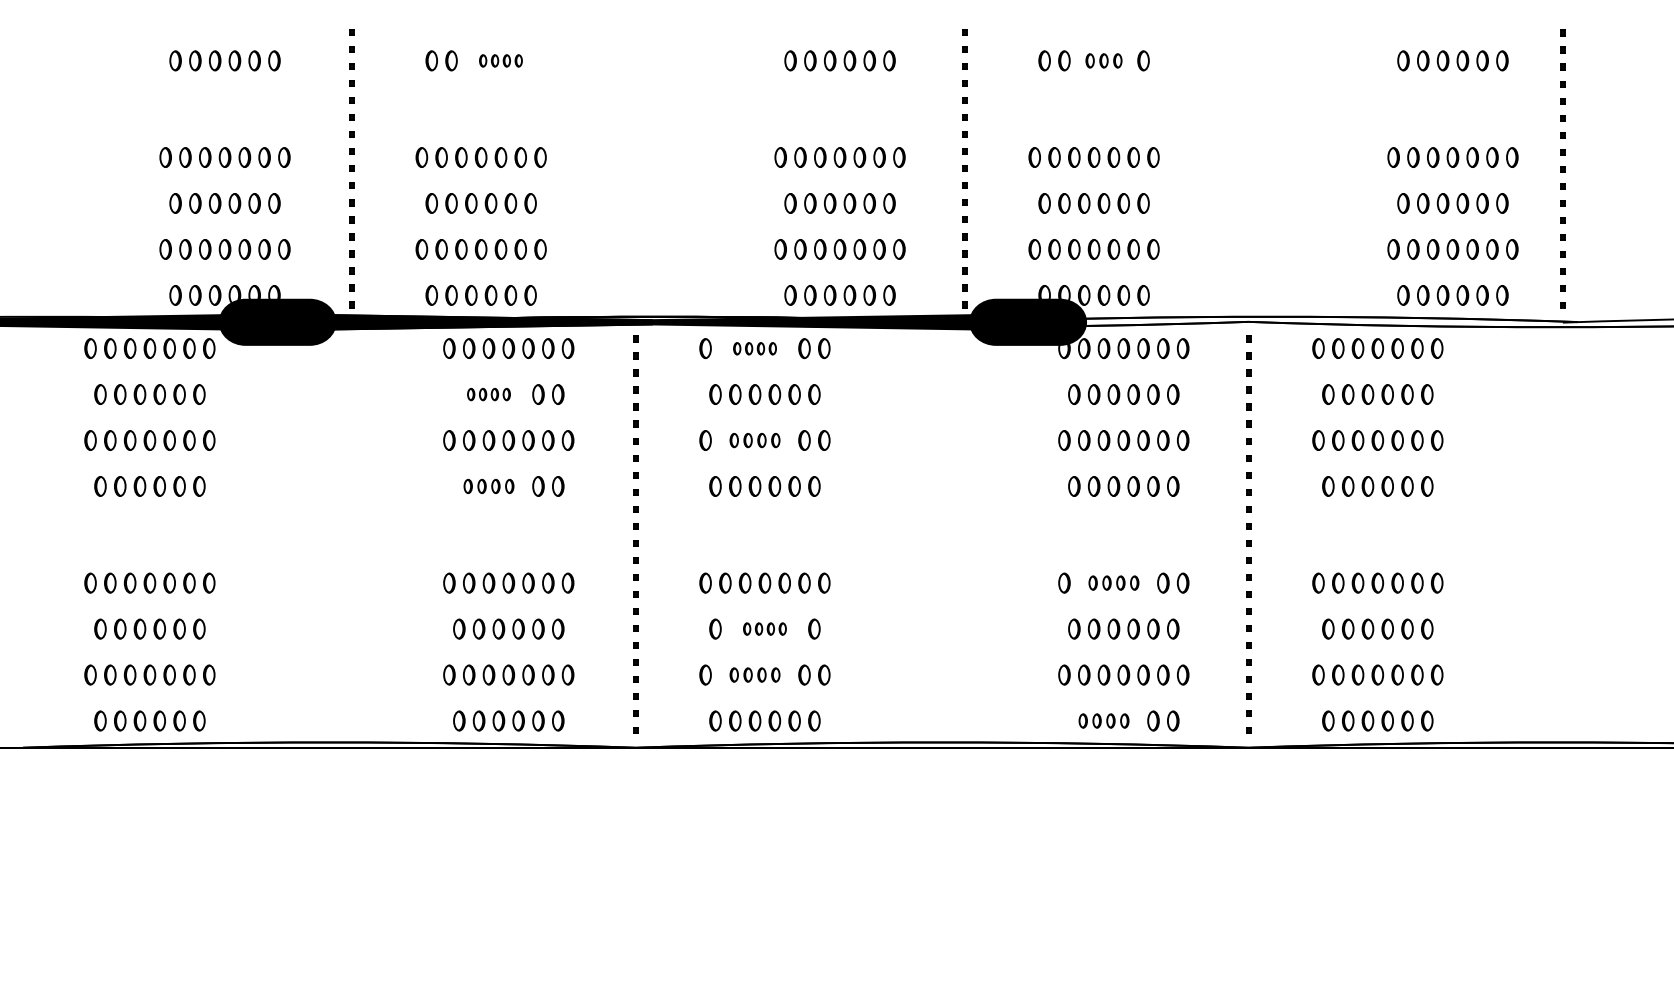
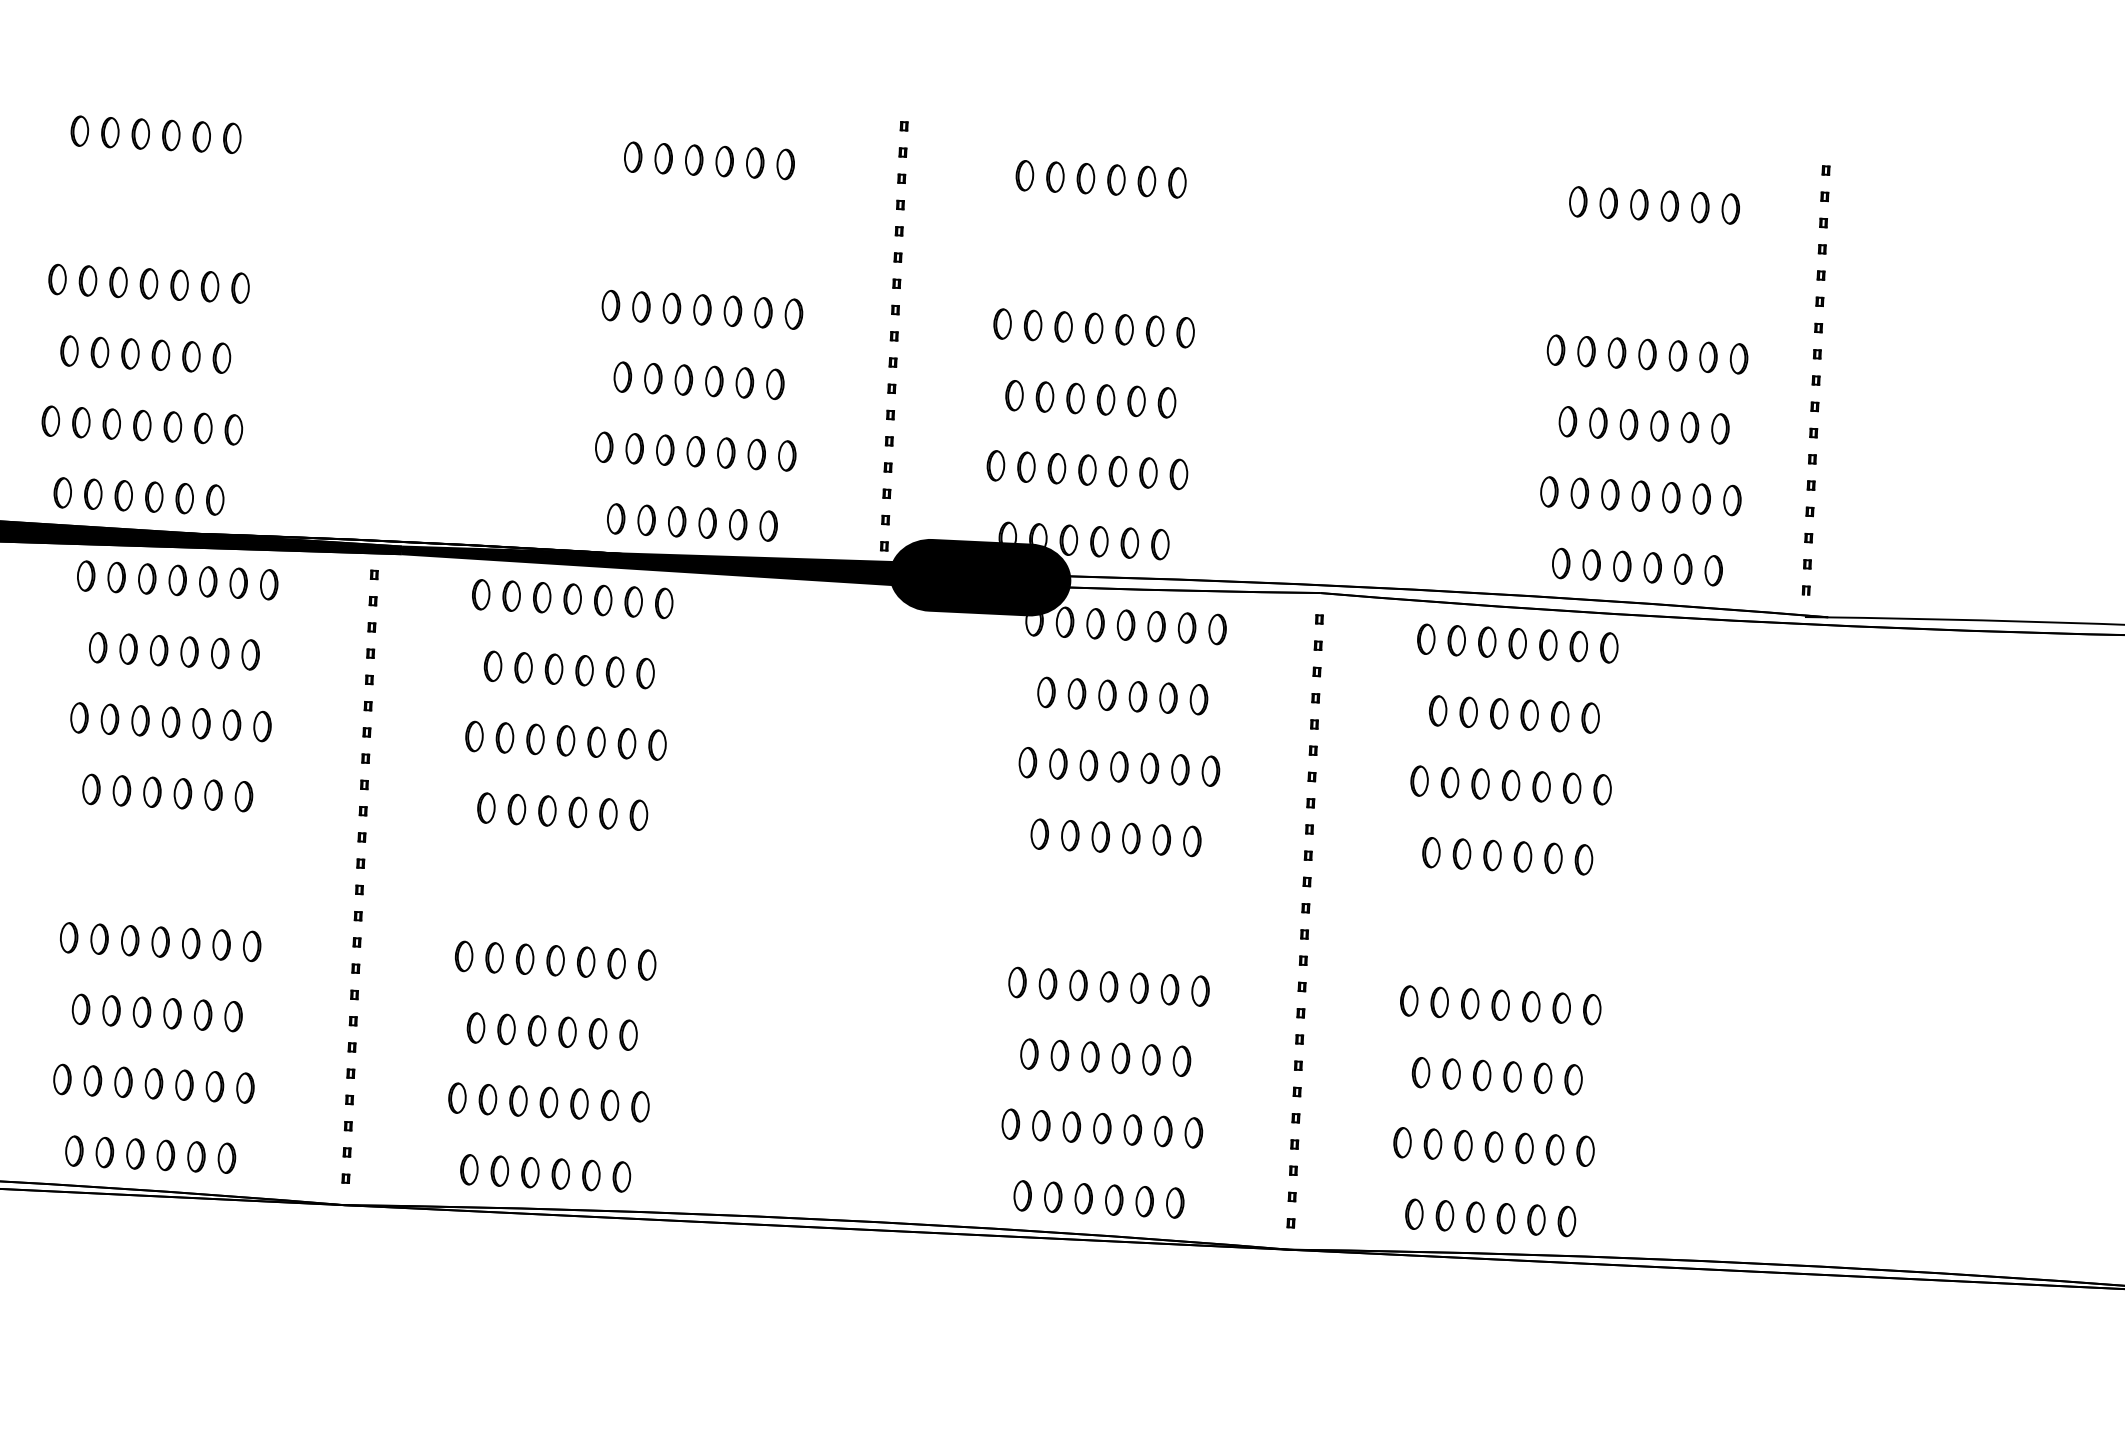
part: (500, 60) -> (185, 135), size x1.67
part: (1103, 60) -> (1115, 179), size x1.43
part: (754, 348) -> (556, 598), size x1.67
part: (488, 394) -> (143, 649), size x1.67
part: (754, 440) -> (549, 740), size x1.43
part: (488, 486) -> (136, 791), size x1.43
part: (1113, 582) -> (1093, 985), size x1.43
part: (764, 628) -> (551, 1030), size x1.67
part: (754, 674) -> (532, 1100), size x1.43
part: (1103, 720) -> (1067, 1197), size x1.43

